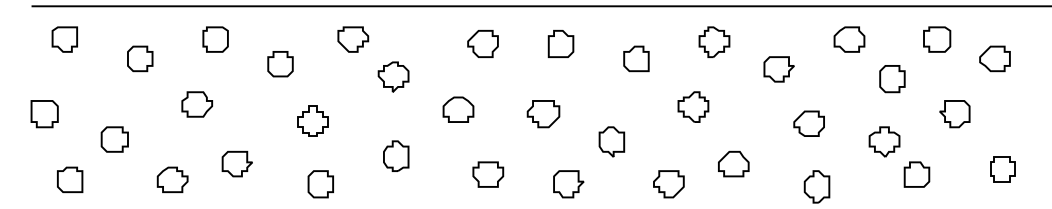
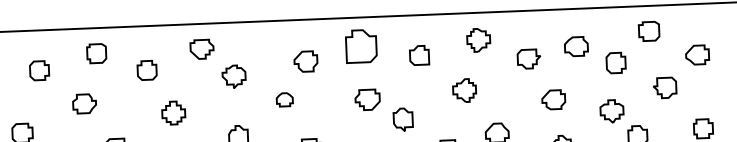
part: (849, 39) -> (576, 46), moved
part: (482, 43) -> (305, 61), moved
part: (560, 43) -> (360, 46), size x1.6
part: (994, 58) -> (697, 54), moved
part: (458, 109) -> (284, 99), size x0.7
part: (543, 114) -> (367, 100), moved

